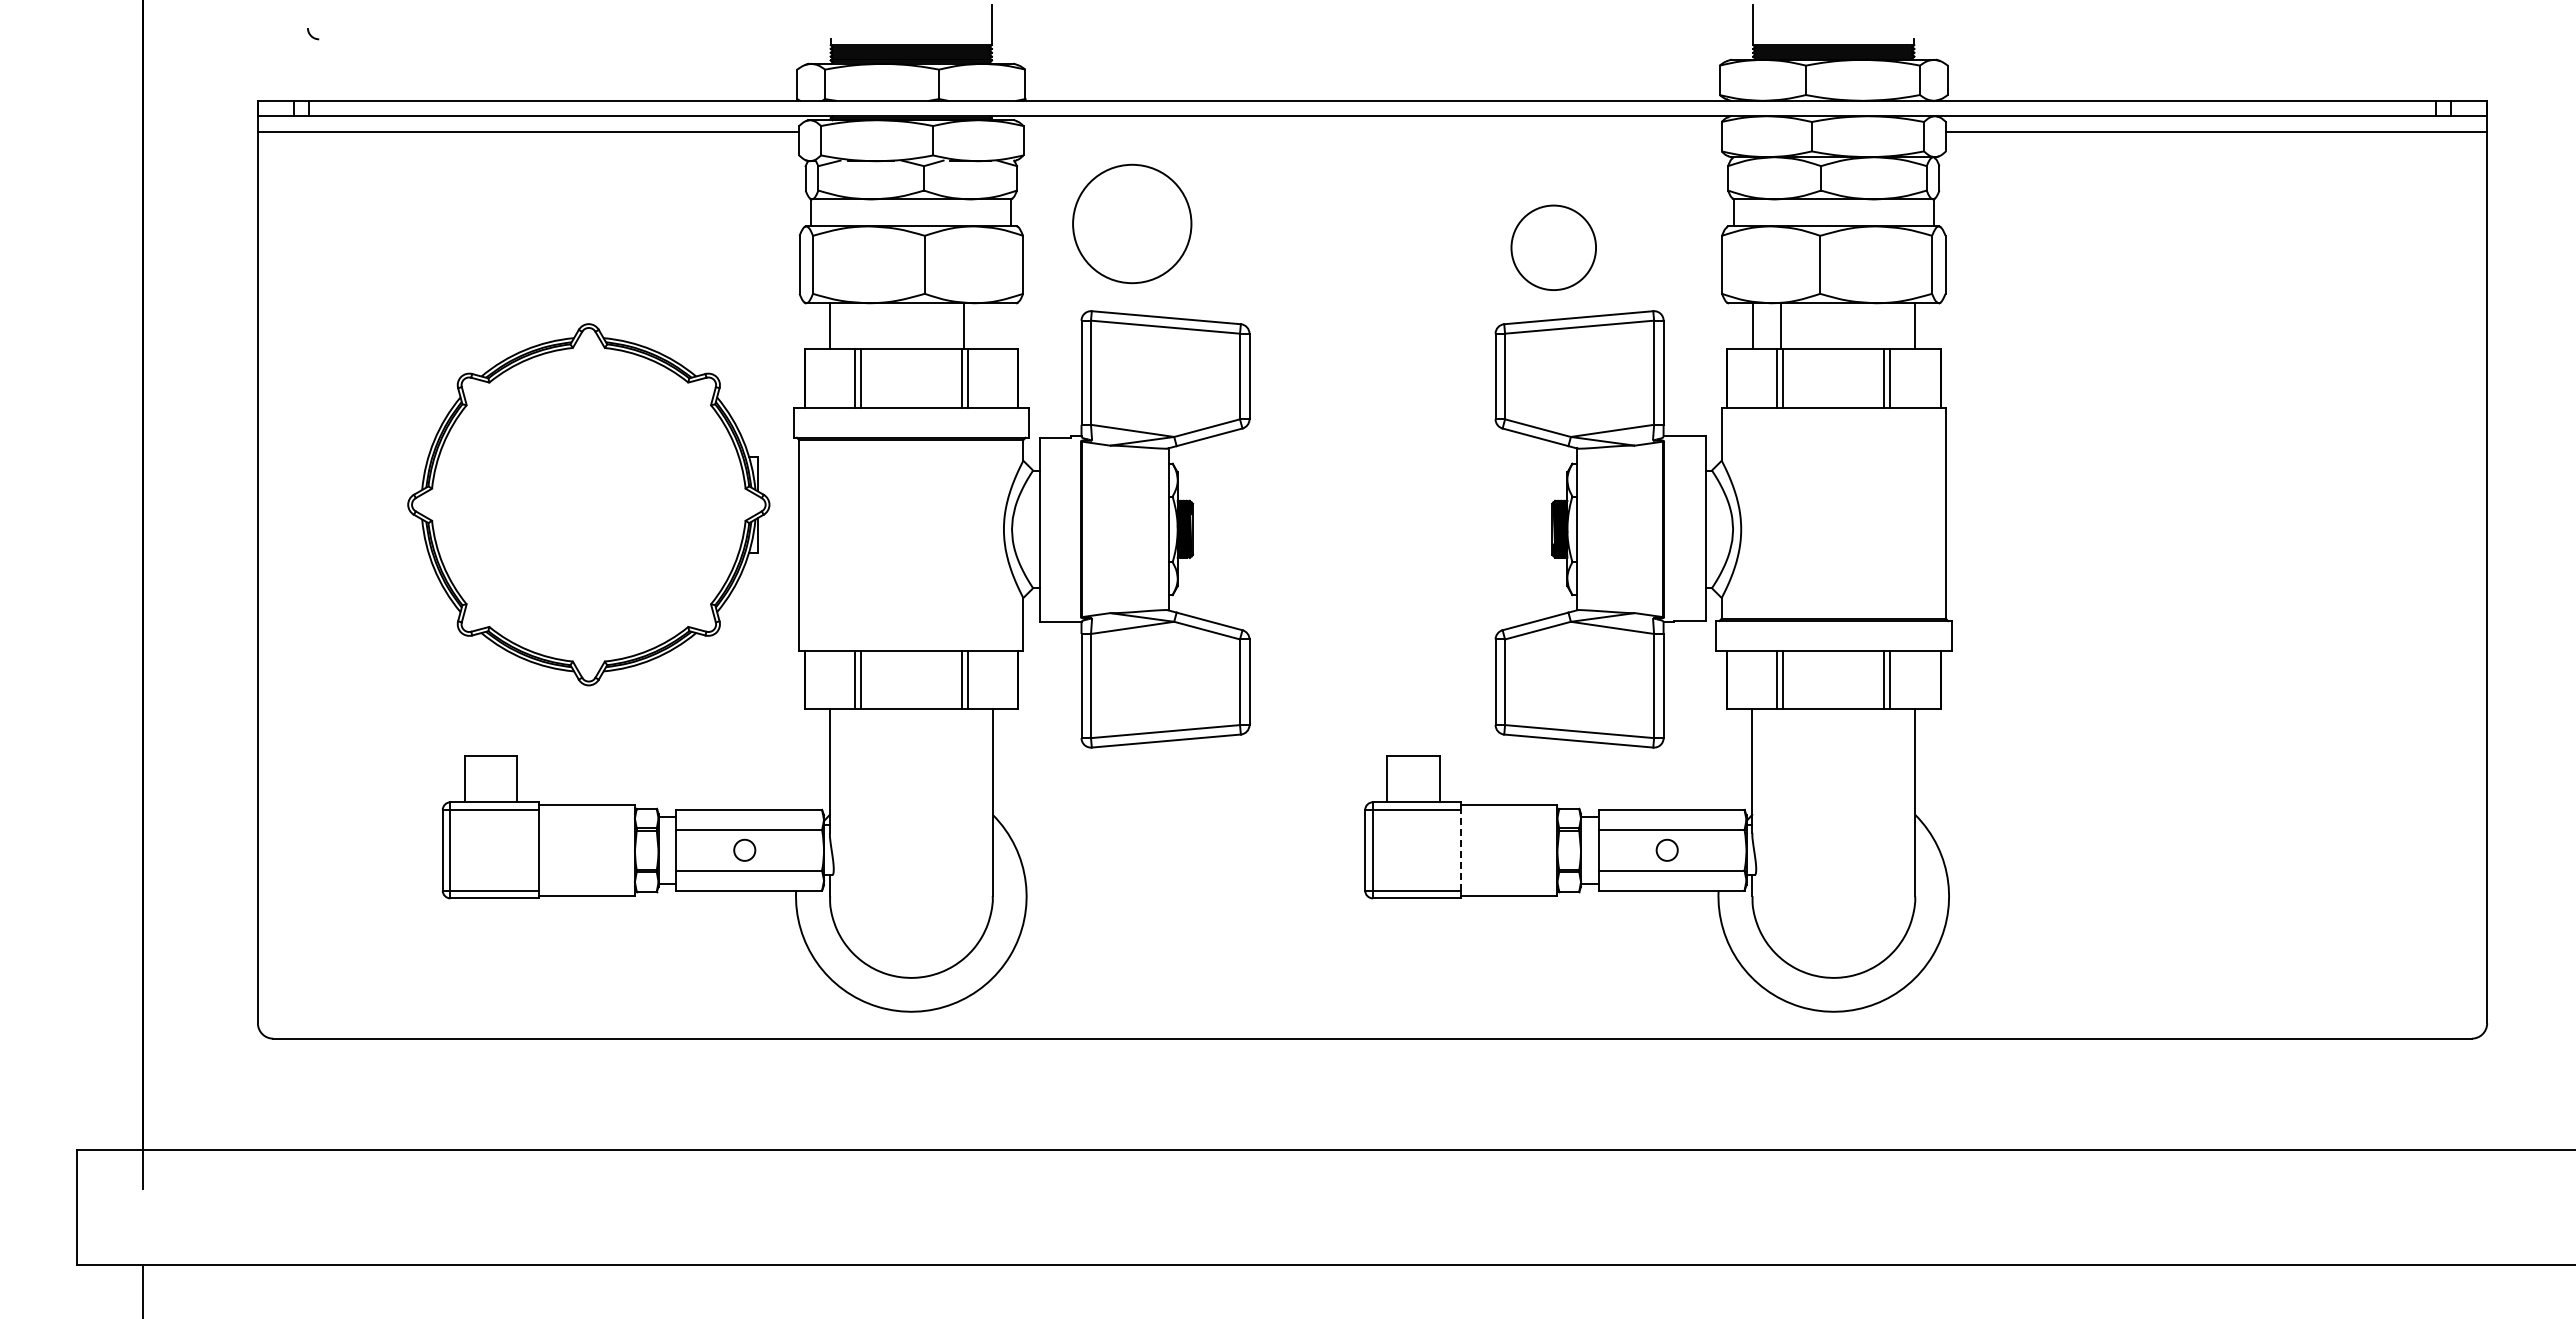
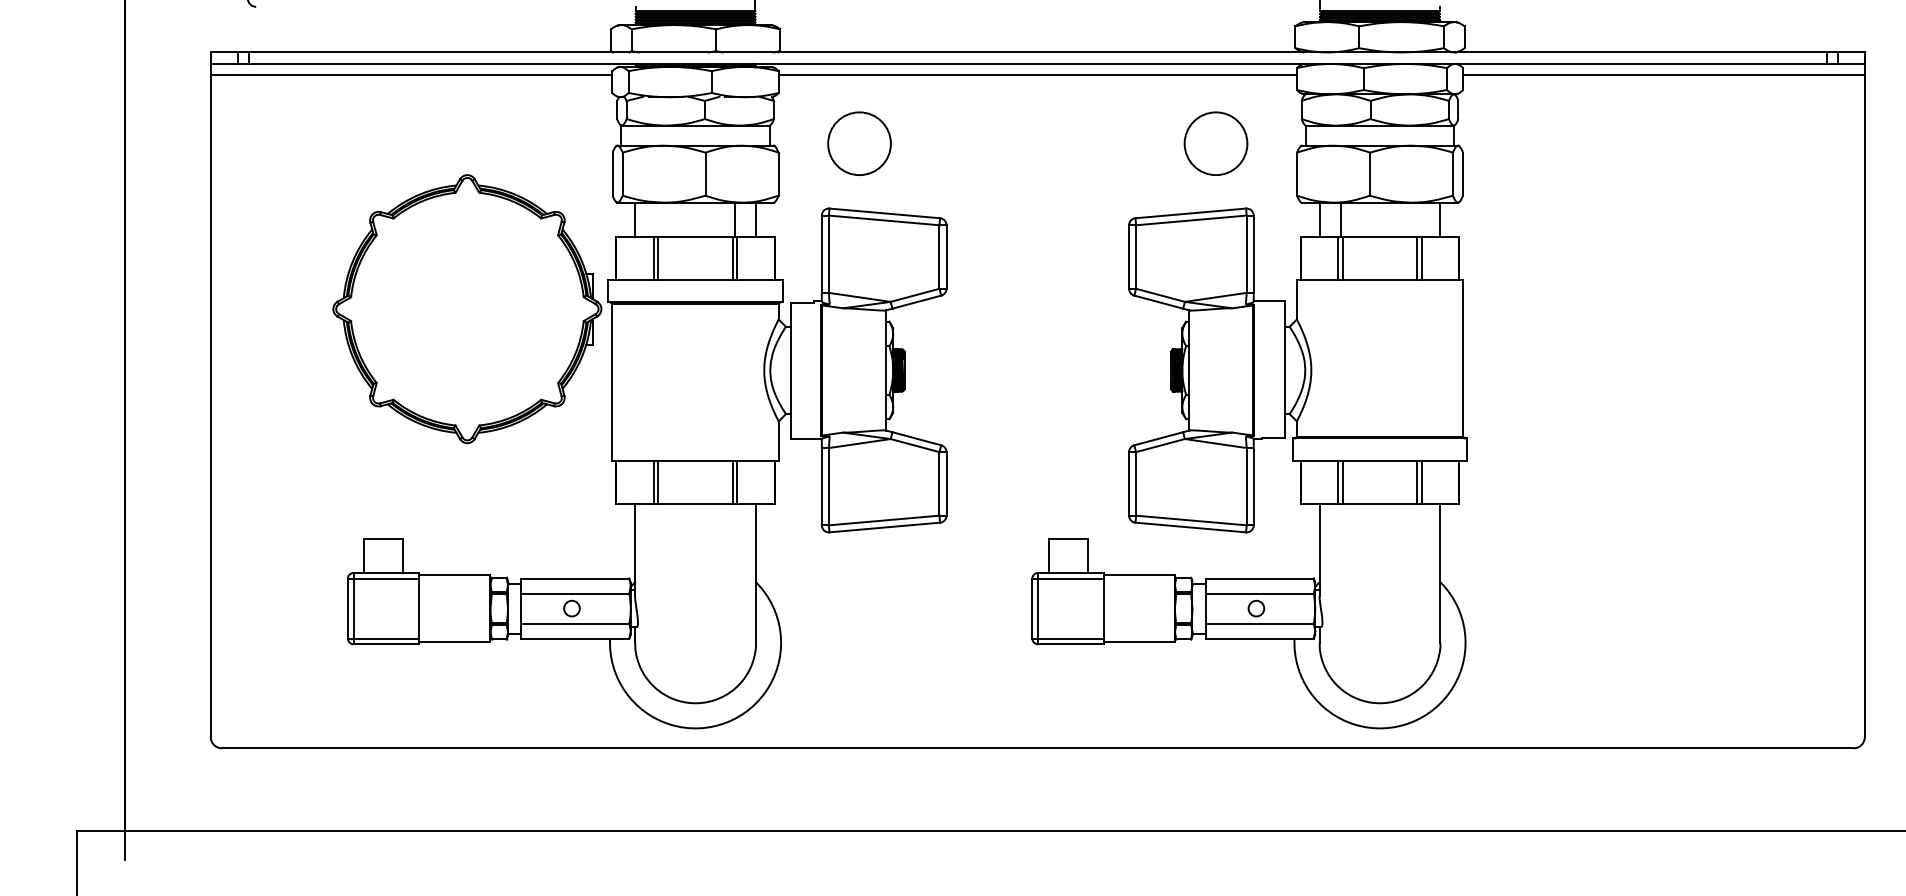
line: (1372, 131) -> (1037, 75), added
circle: (1132, 223) -> (859, 143), size x0.71
circle: (1553, 247) -> (1215, 143), moved
line: (992, 326) -> (755, 219), added
part: (588, 504) -> (467, 308), moved
line: (1461, 849) -> (1103, 607), dashed -> solid

